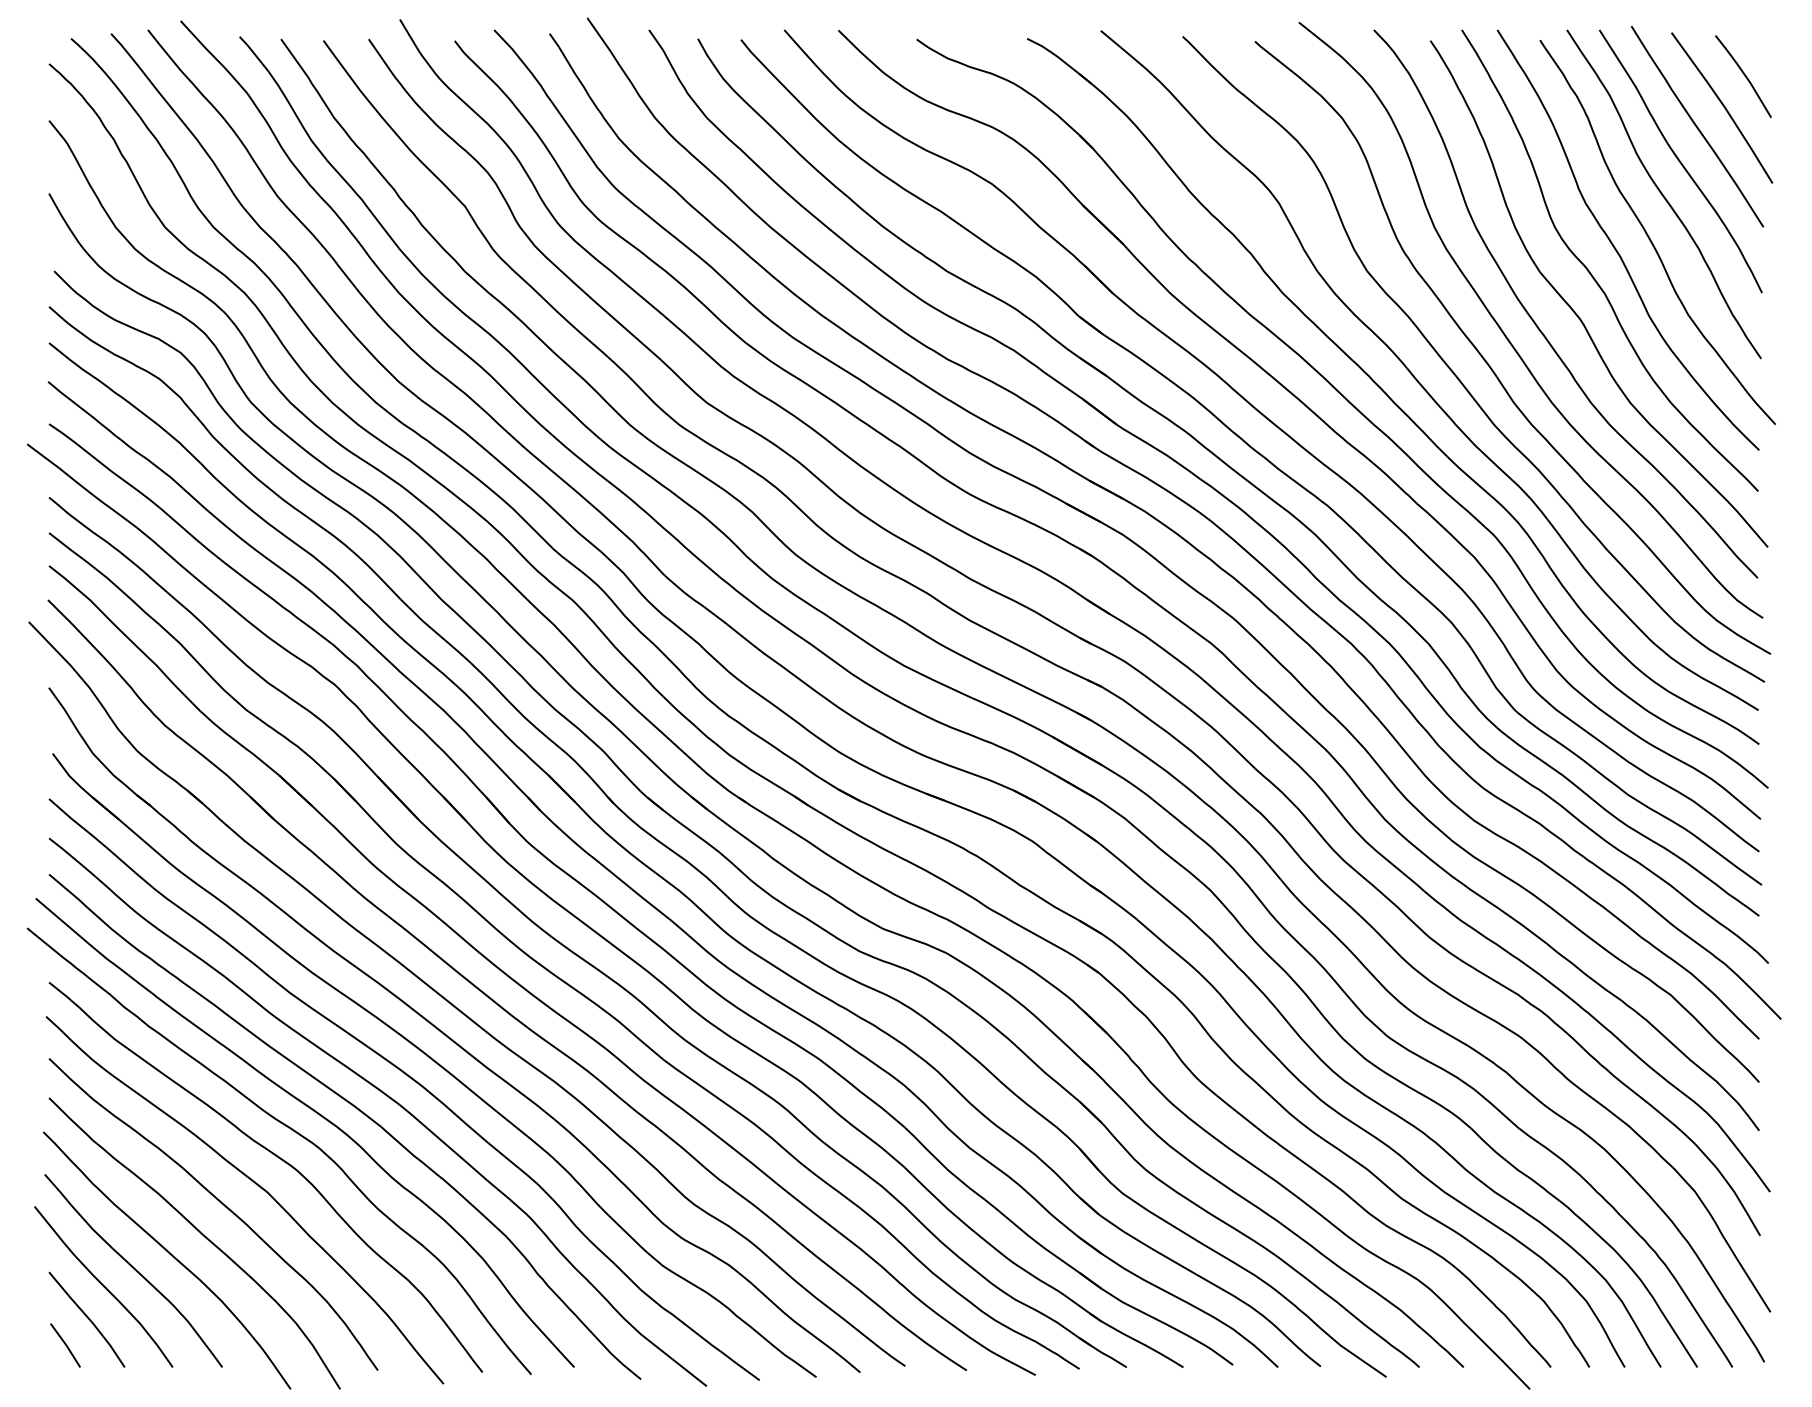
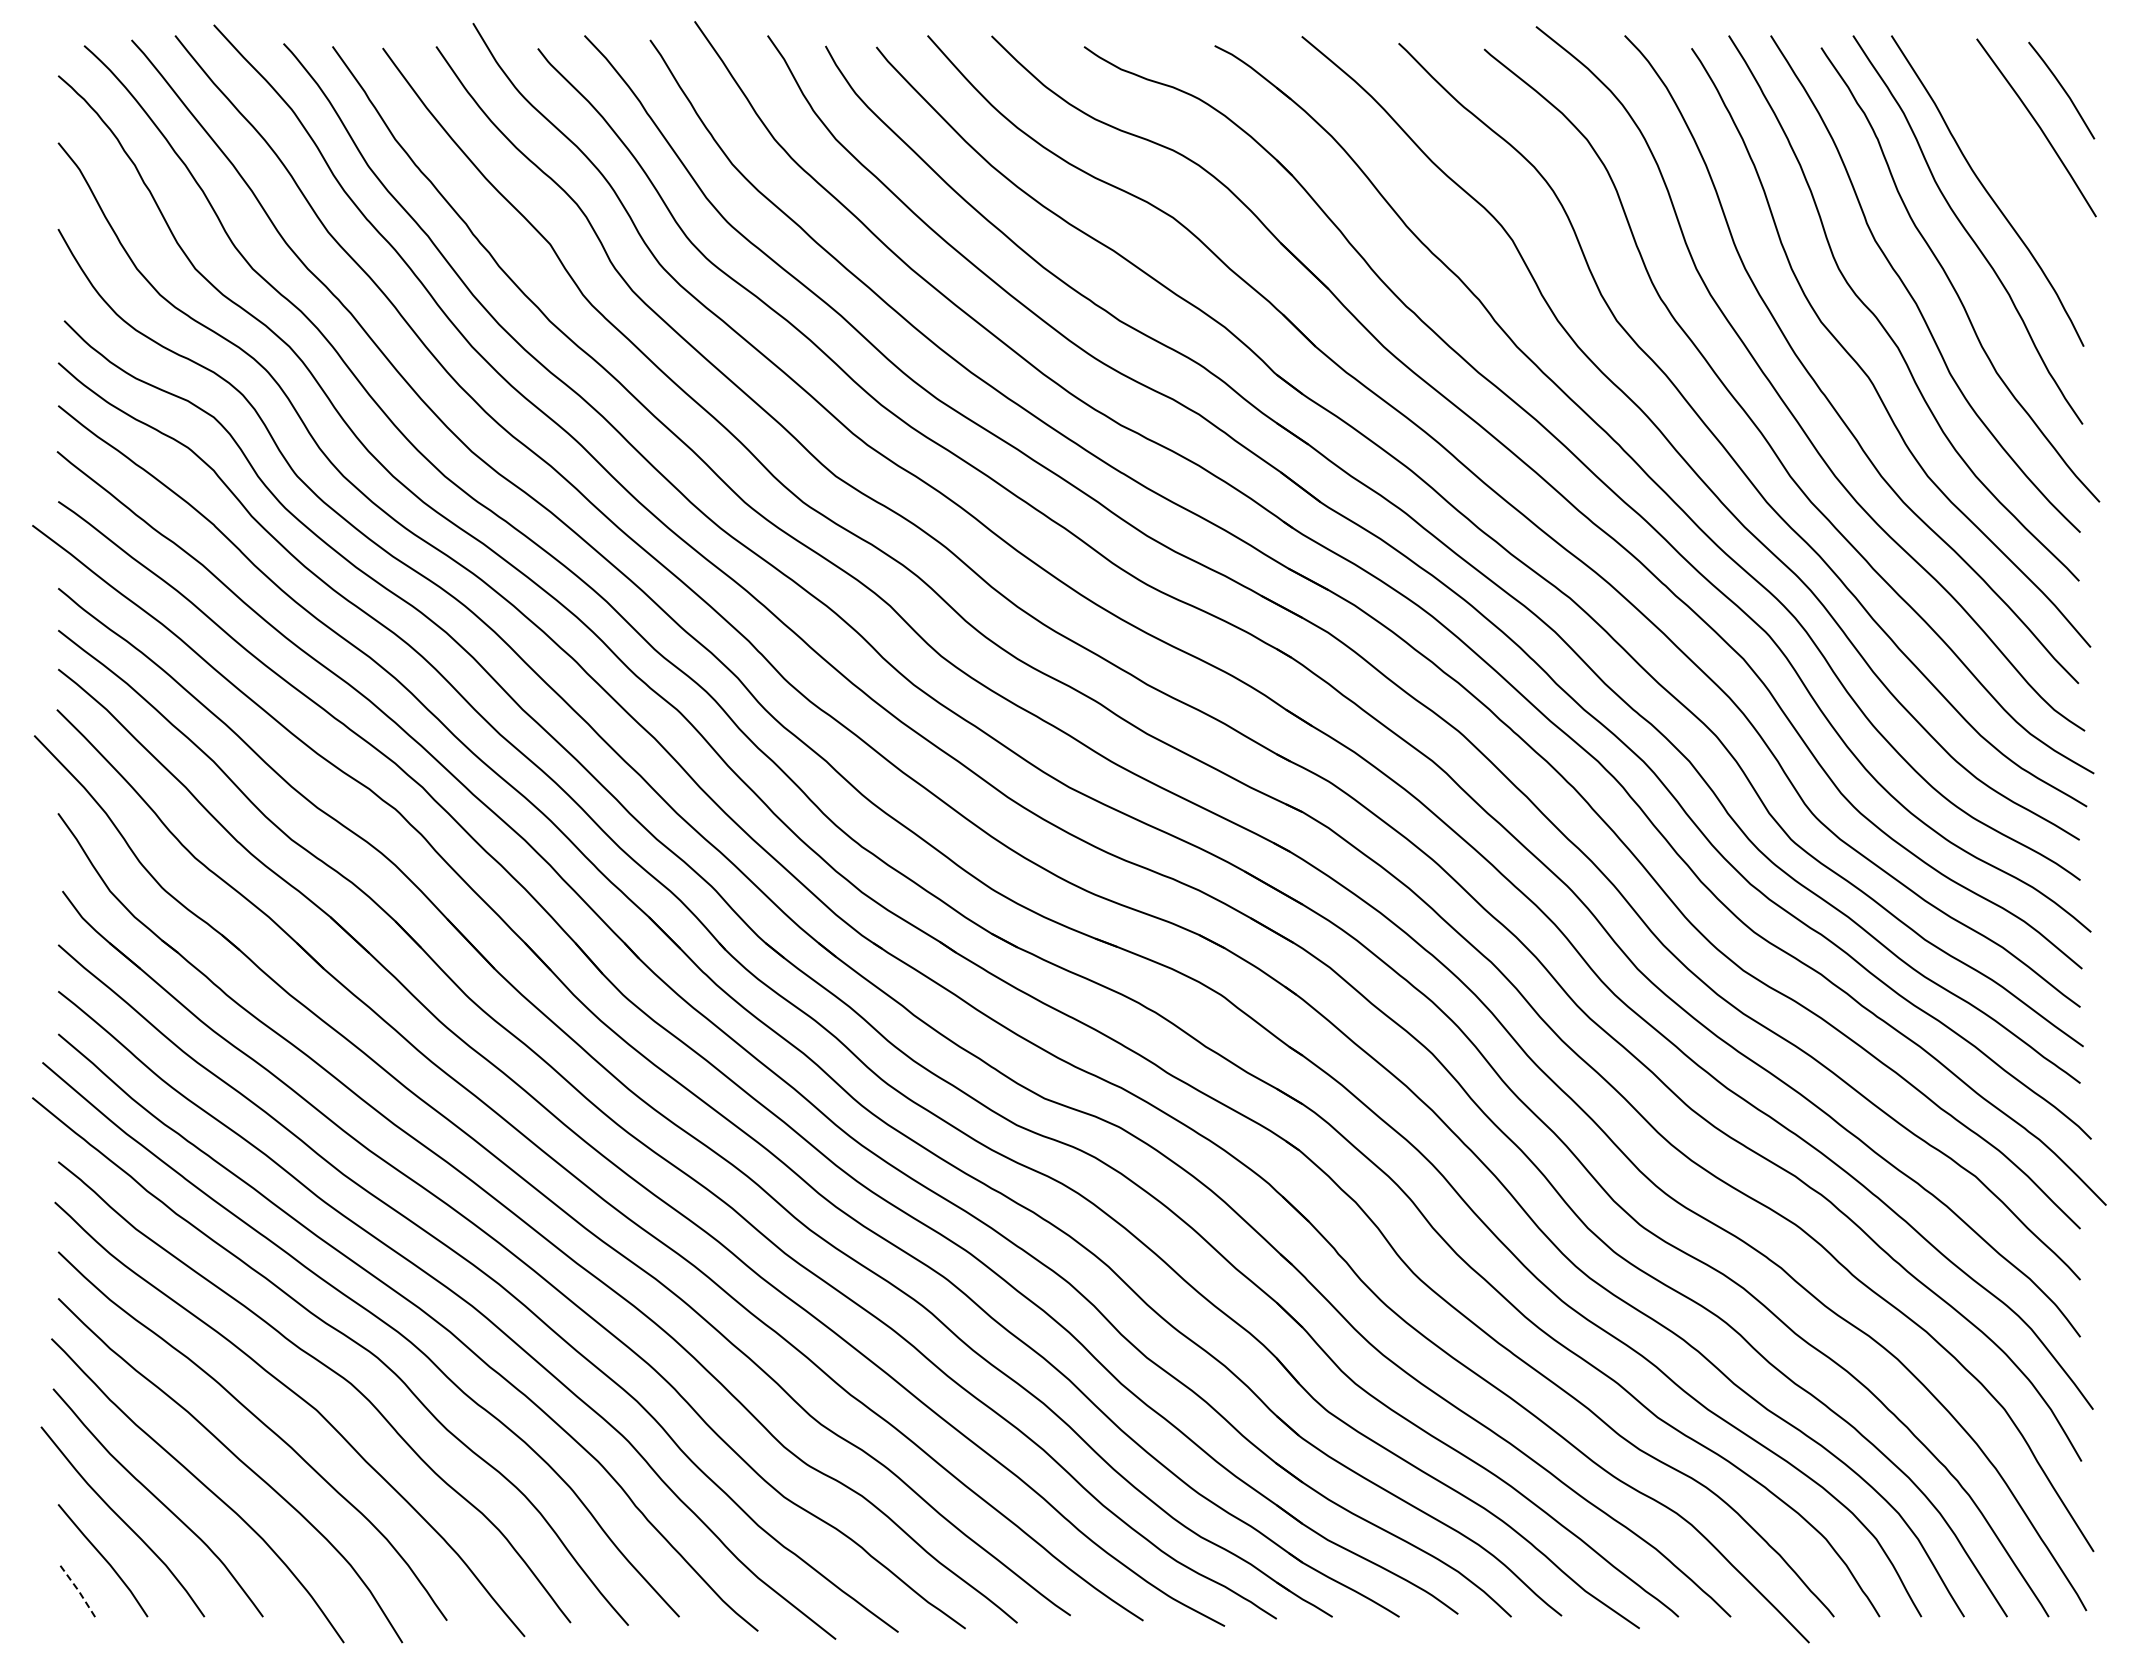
curve: (1697, 127) -> (2007, 150), removed
line: (66, 1344) -> (78, 1590), solid -> dashed

